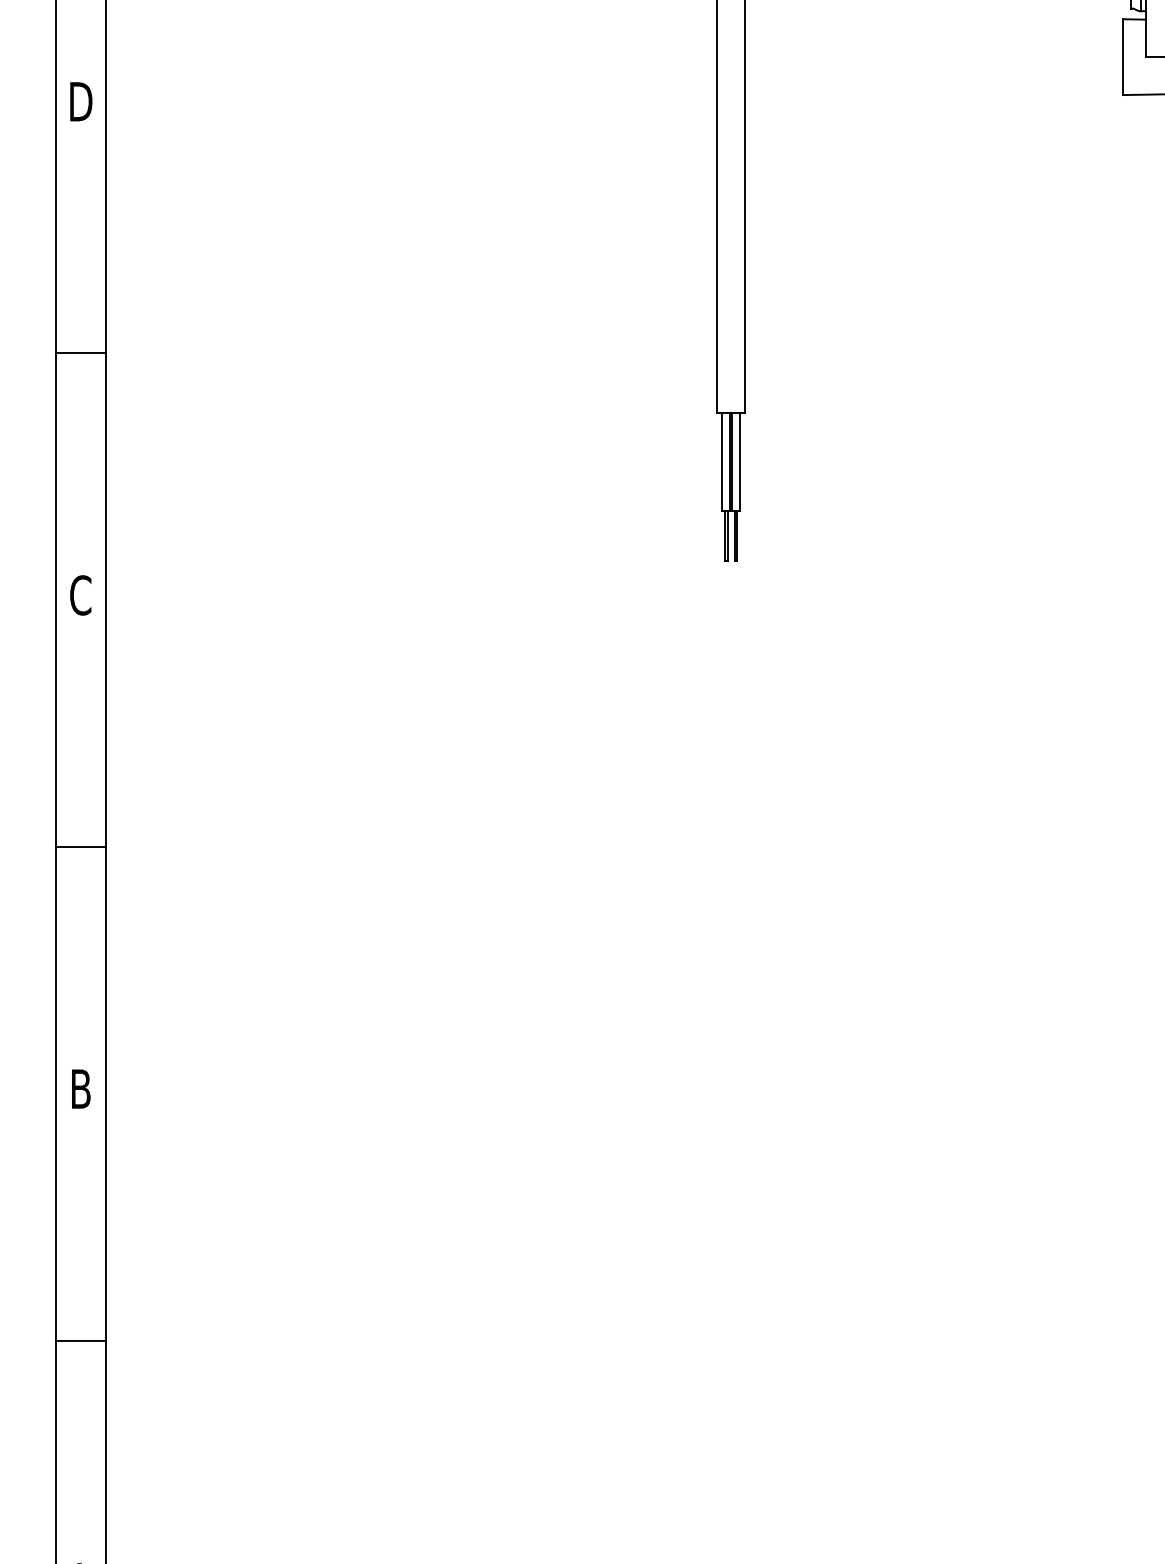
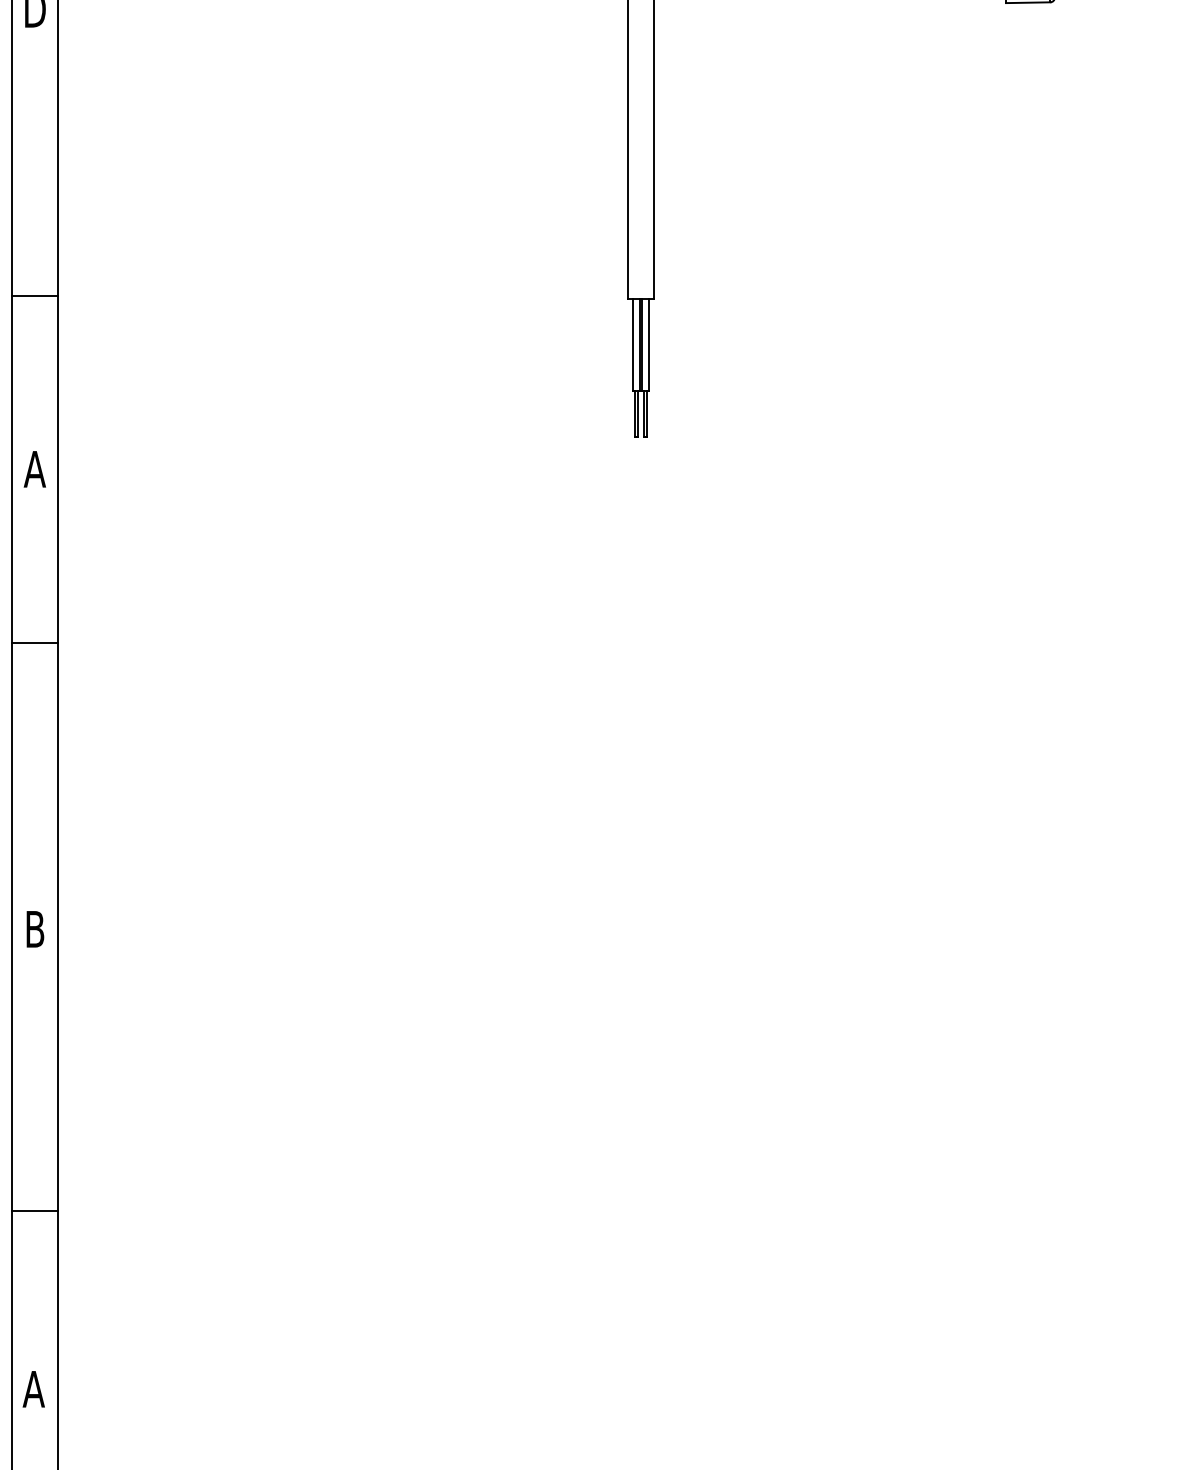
line: (81, 353) -> (35, 295), moved
text: (80, 595) -> (34, 469), C -> A
line: (81, 846) -> (35, 642), moved
line: (81, 1340) -> (35, 1210), moved

